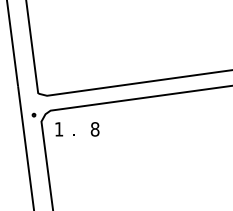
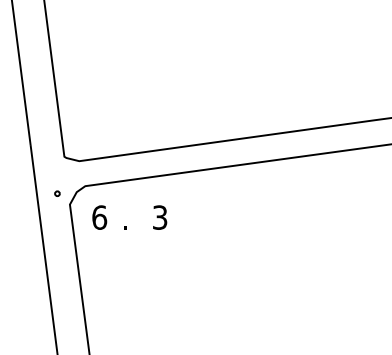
text: (58, 129) -> (98, 217), 1 -> 6
text: (94, 129) -> (159, 217), 8 -> 3

